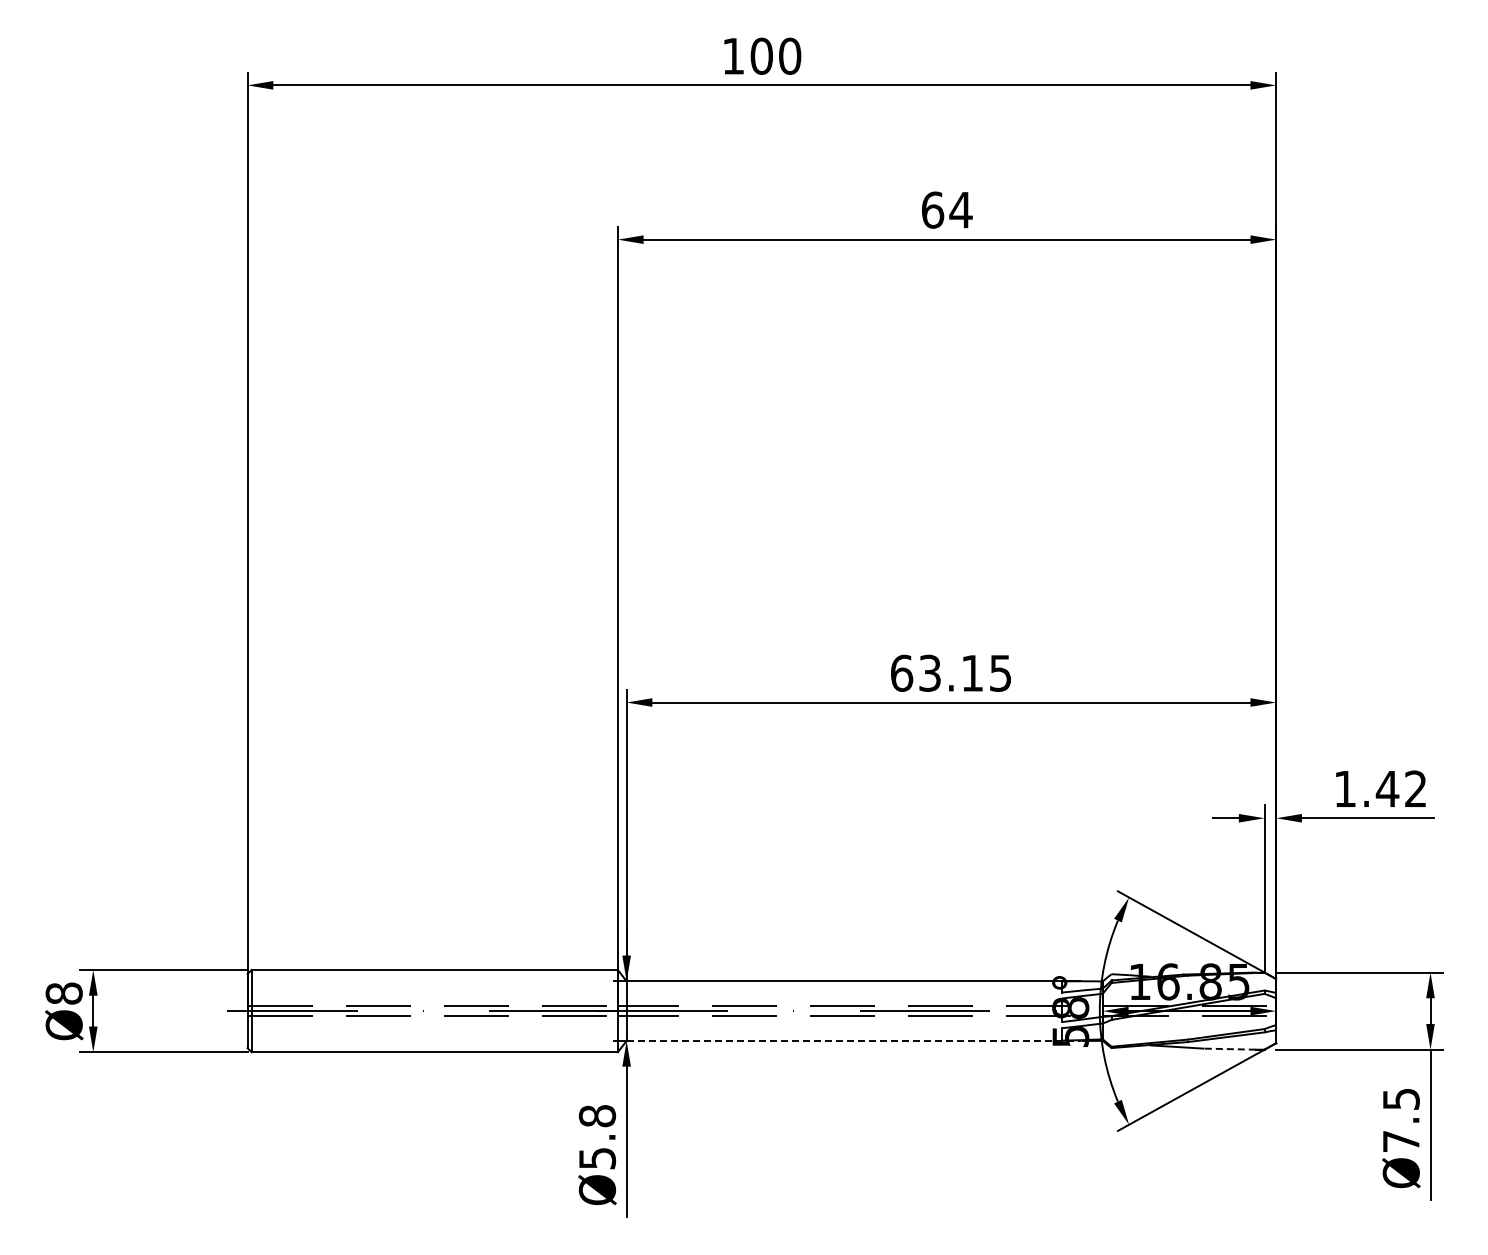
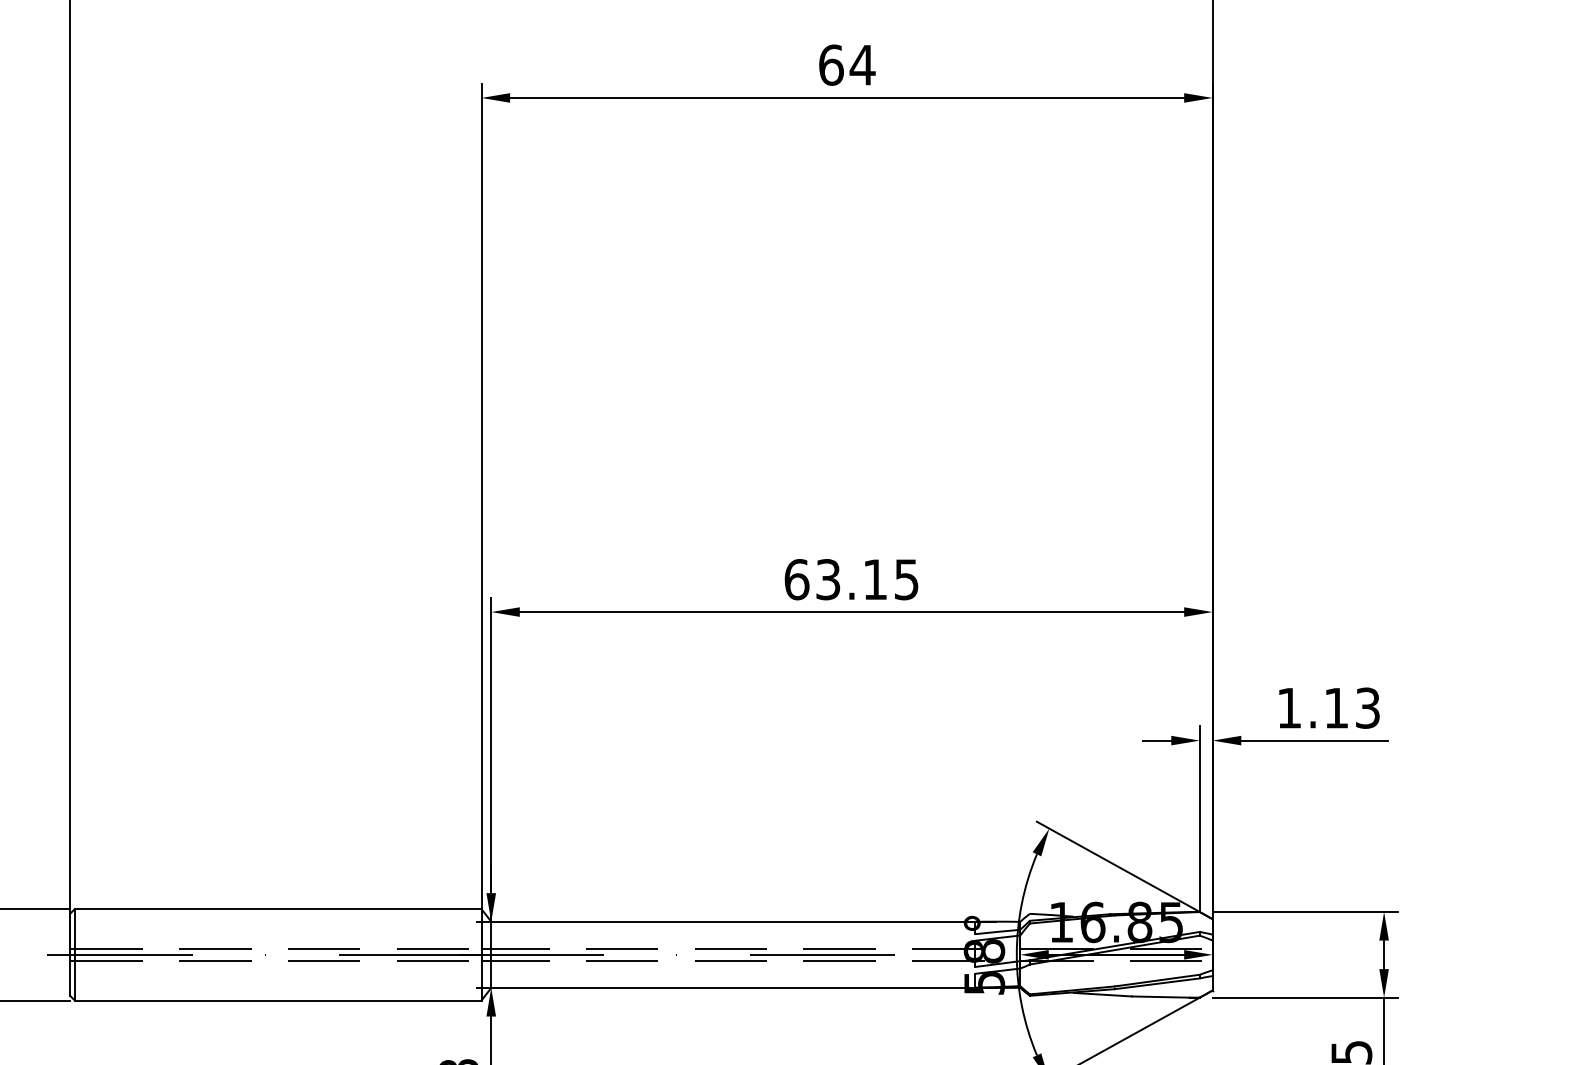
text: (1400, 788) -> (1350, 707), 1.42 -> 1.13
line: (854, 1040) -> (744, 987), dashed -> solid
line: (1229, 1049) -> (1160, 997), dashed -> solid

